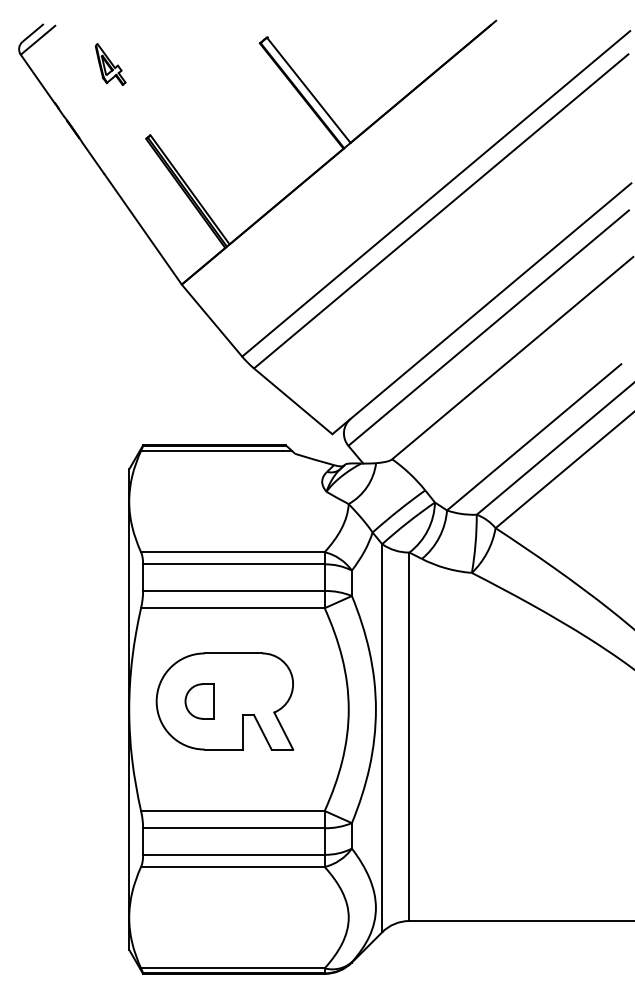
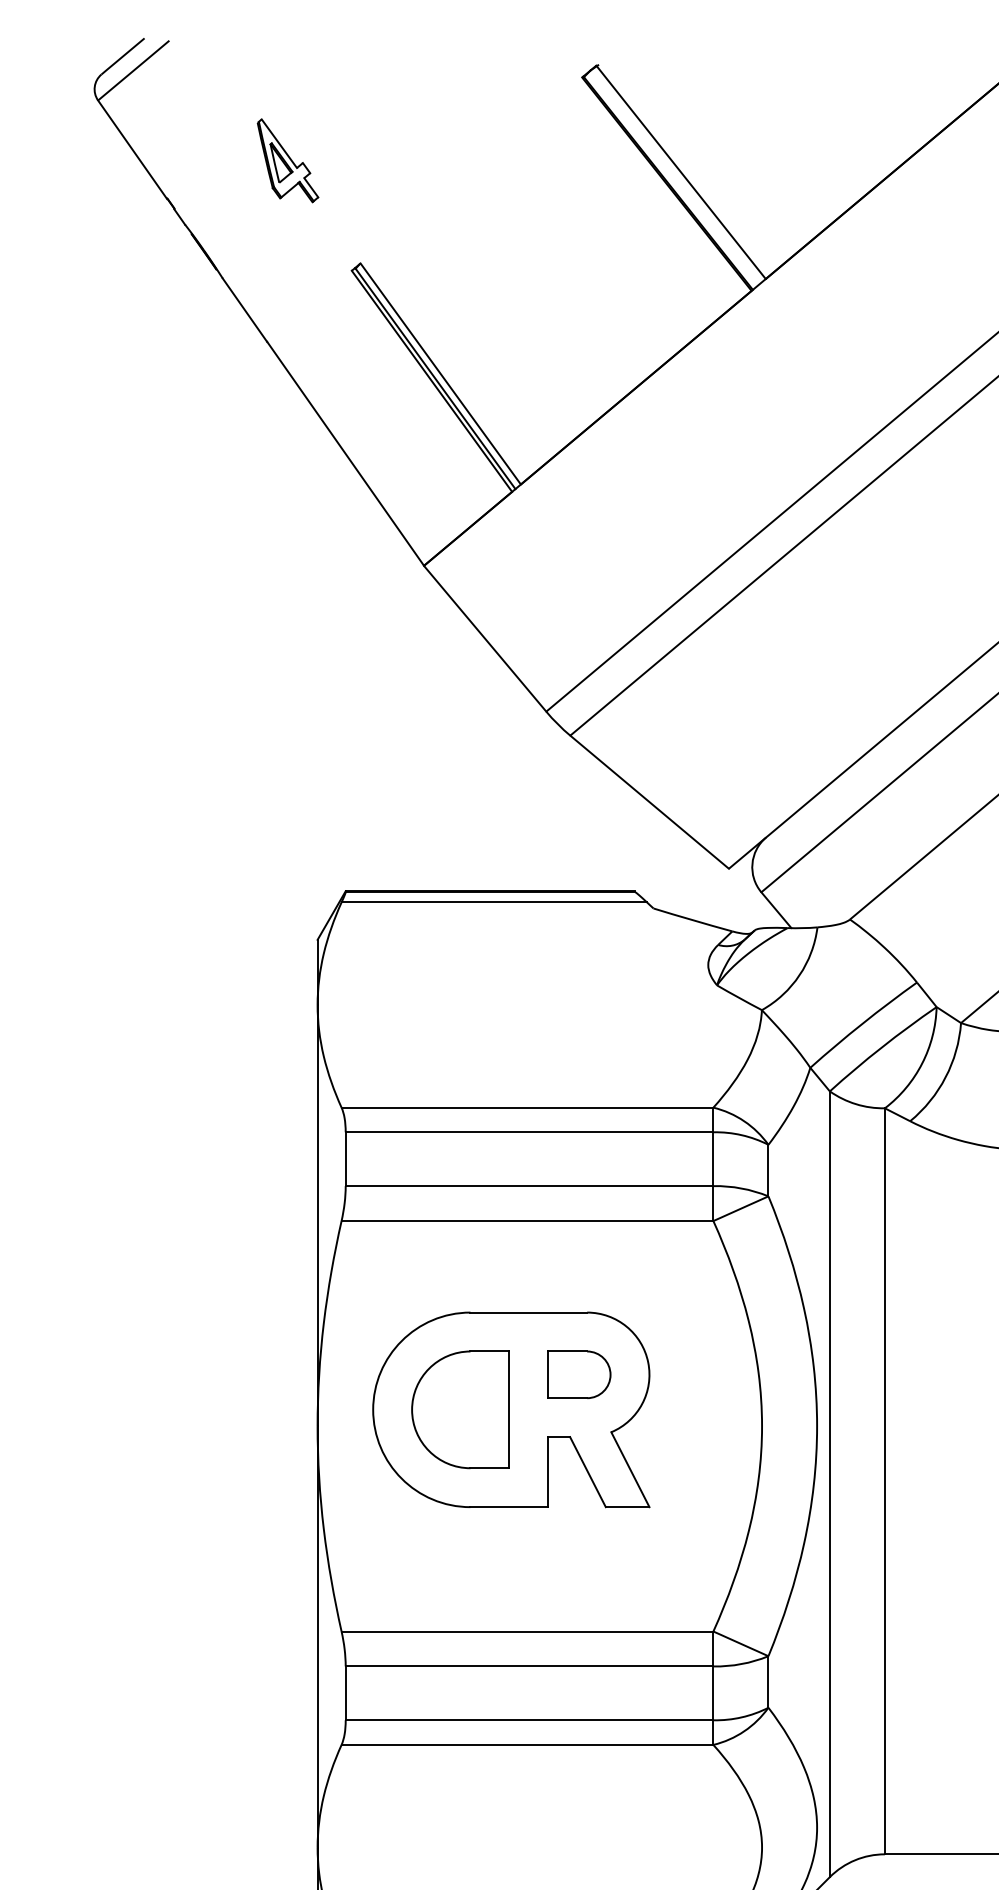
part: (110, 64) -> (287, 160), moved
part: (258, 683) -> (579, 1373), added
part: (199, 701) -> (459, 1409), size x1.67

